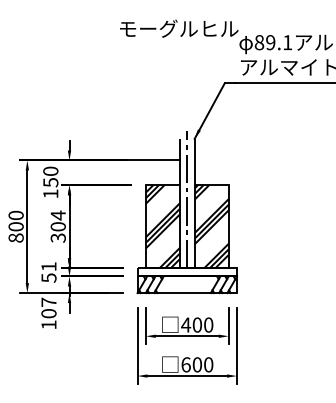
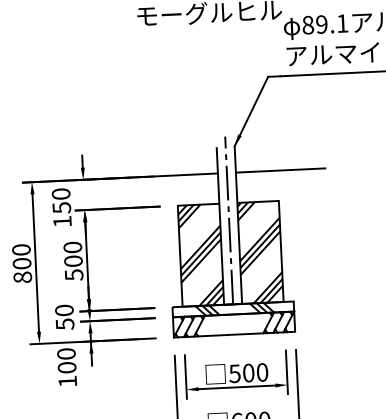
line: (231, 160) -> (280, 170), added
text: (57, 226) -> (72, 260), 304 -> 500
text: (48, 266) -> (63, 310), 51 -> 50
hatch: (188, 272) -> (234, 309), added
text: (48, 301) -> (65, 352), 107 -> 100
text: (186, 324) -> (235, 373), 400 -> 500

